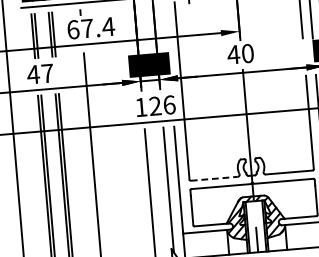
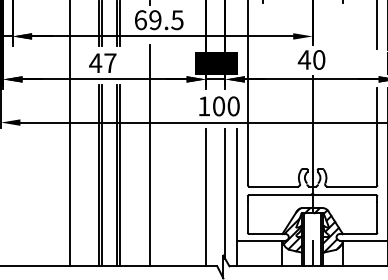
text: (98, 28) -> (166, 20), 67.4 -> 69.5
text: (161, 105) -> (225, 106), 126 -> 100
line: (215, 178) -> (274, 186), dashed -> solid

